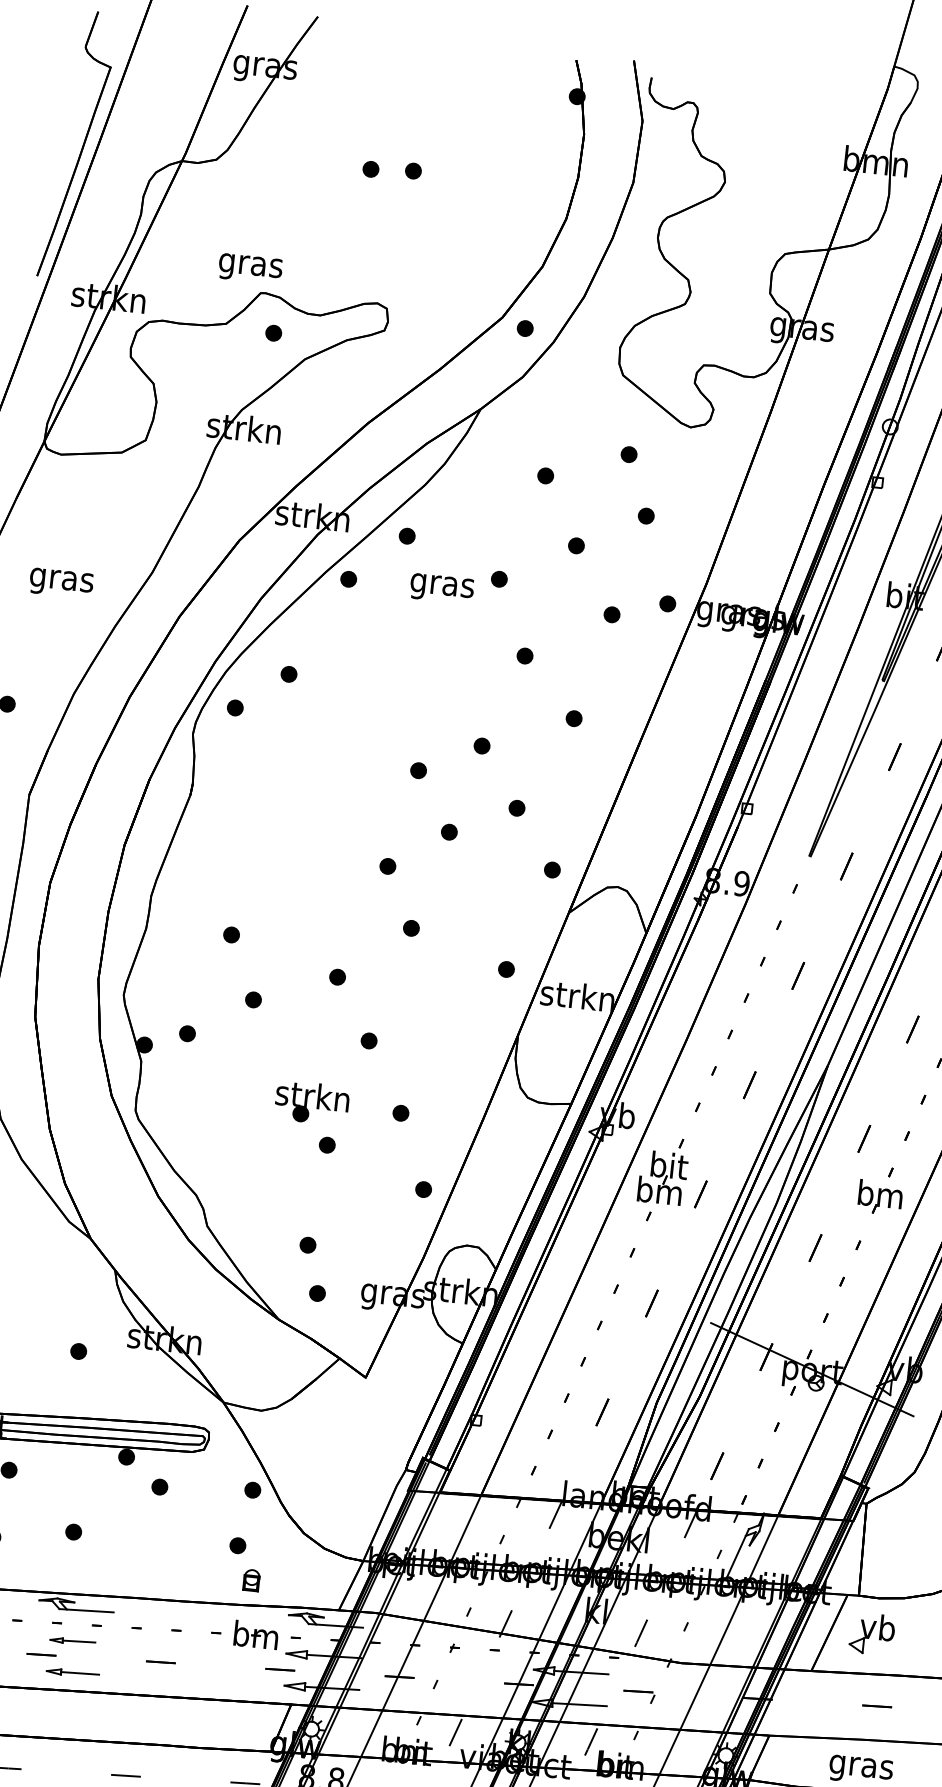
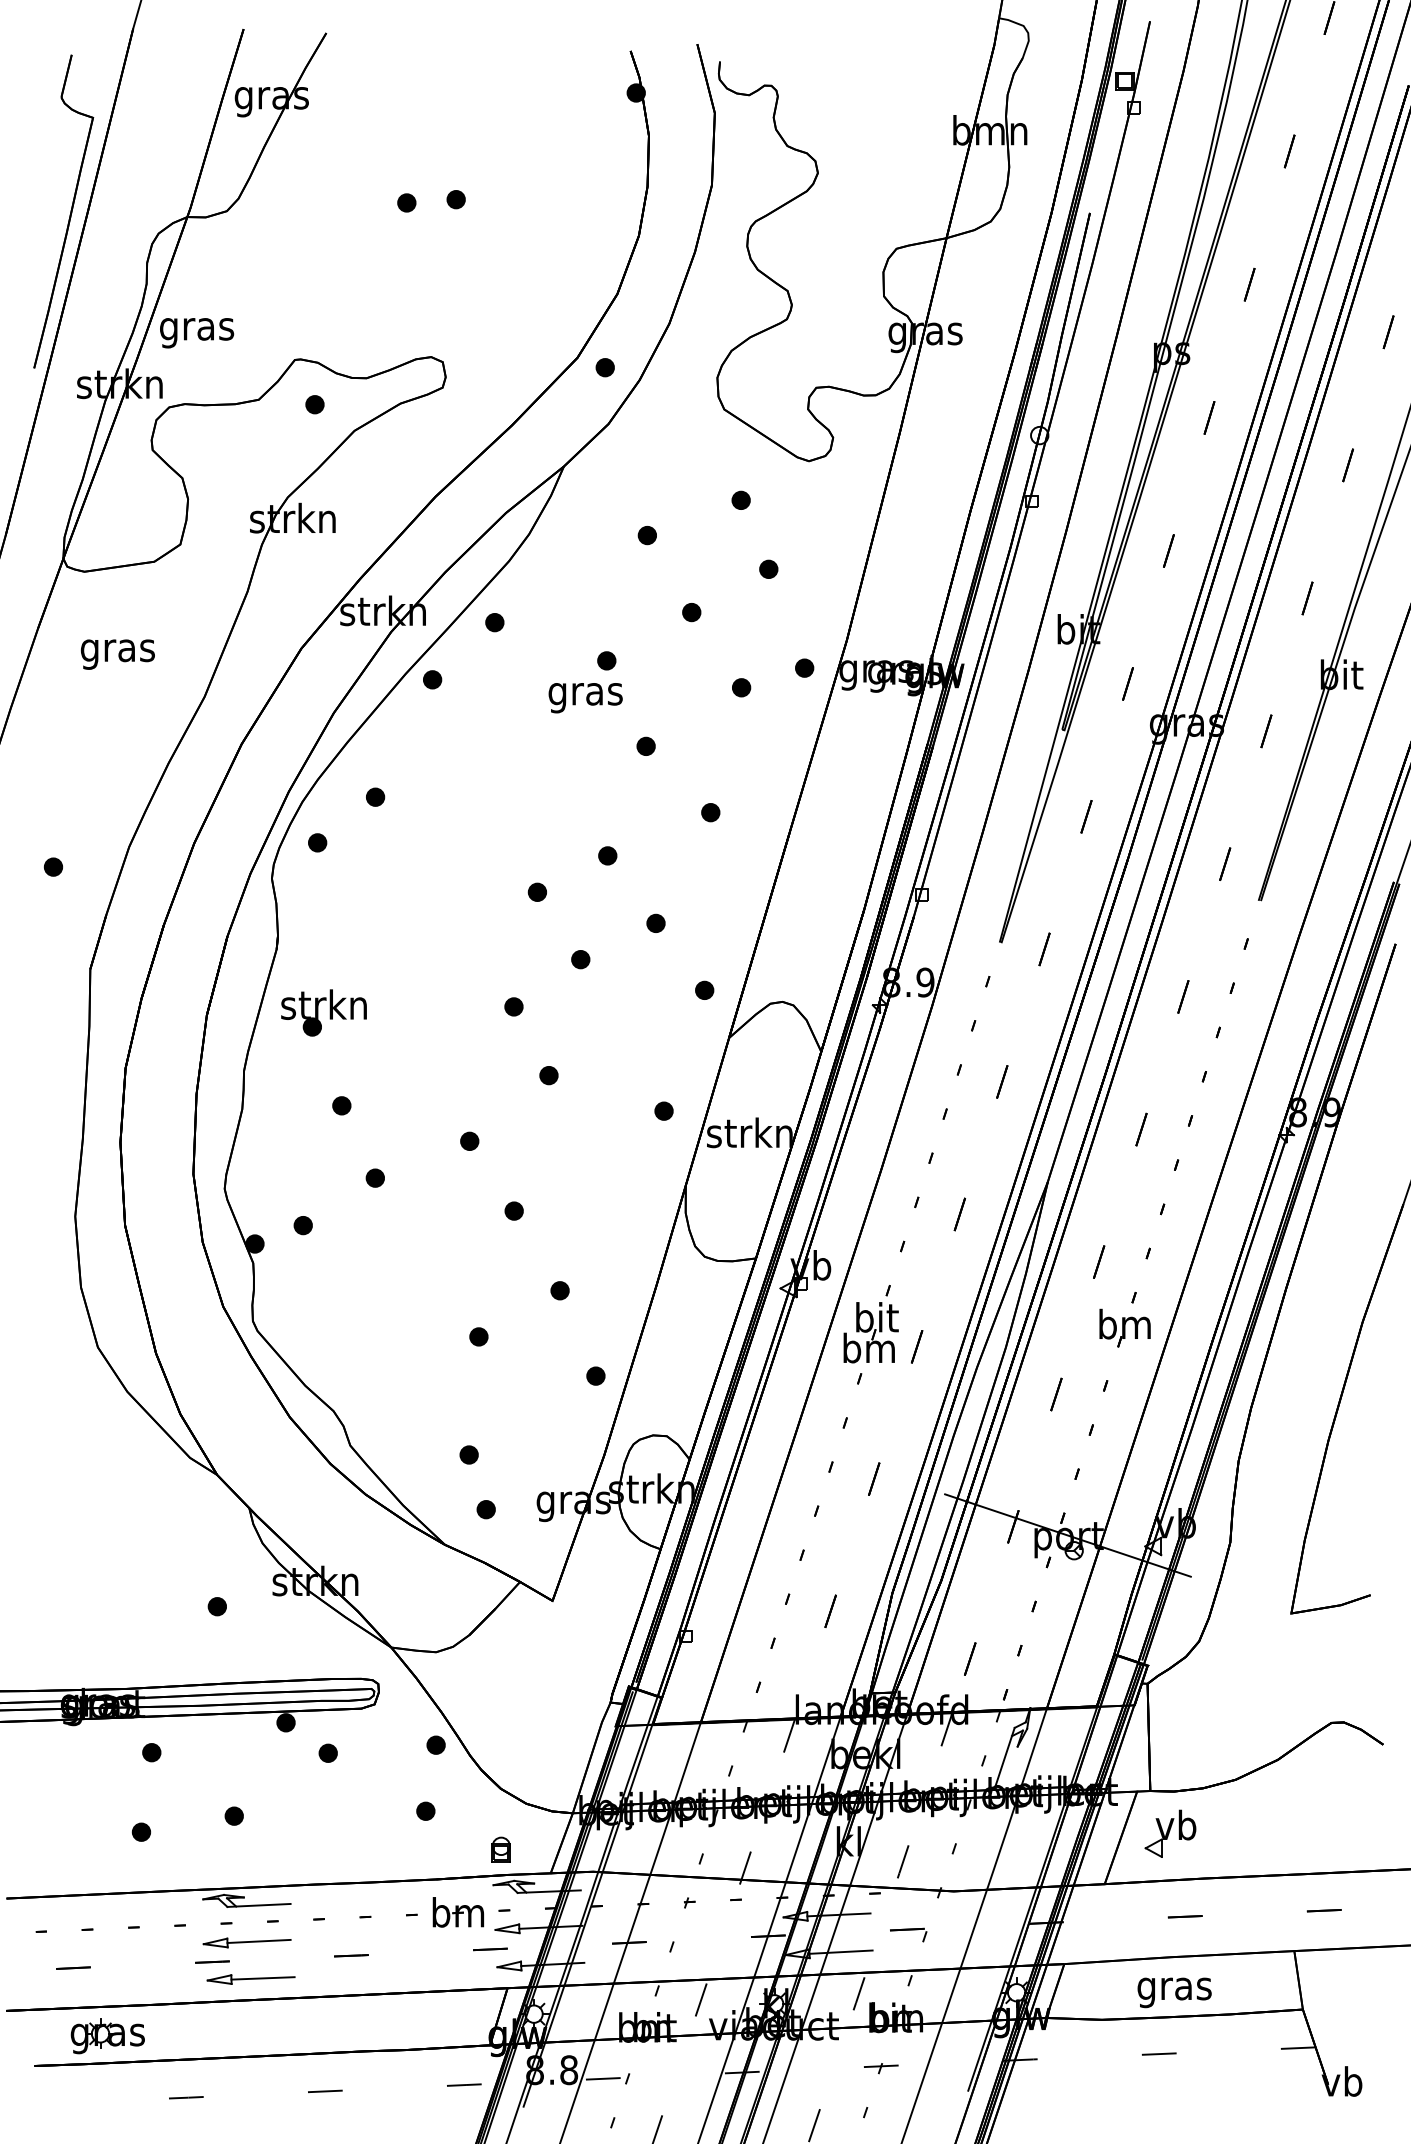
text: (250, 269) -> (197, 333), moved
text: (61, 583) -> (117, 654), moved
text: (441, 589) -> (585, 698), moved
part: (311, 1102) -> (323, 1012), moved
part: (251, 1580) -> (500, 1849), moved
part: (72, 1641) -> (246, 1942), size x1.67
part: (72, 1673) -> (250, 1979), size x1.43

